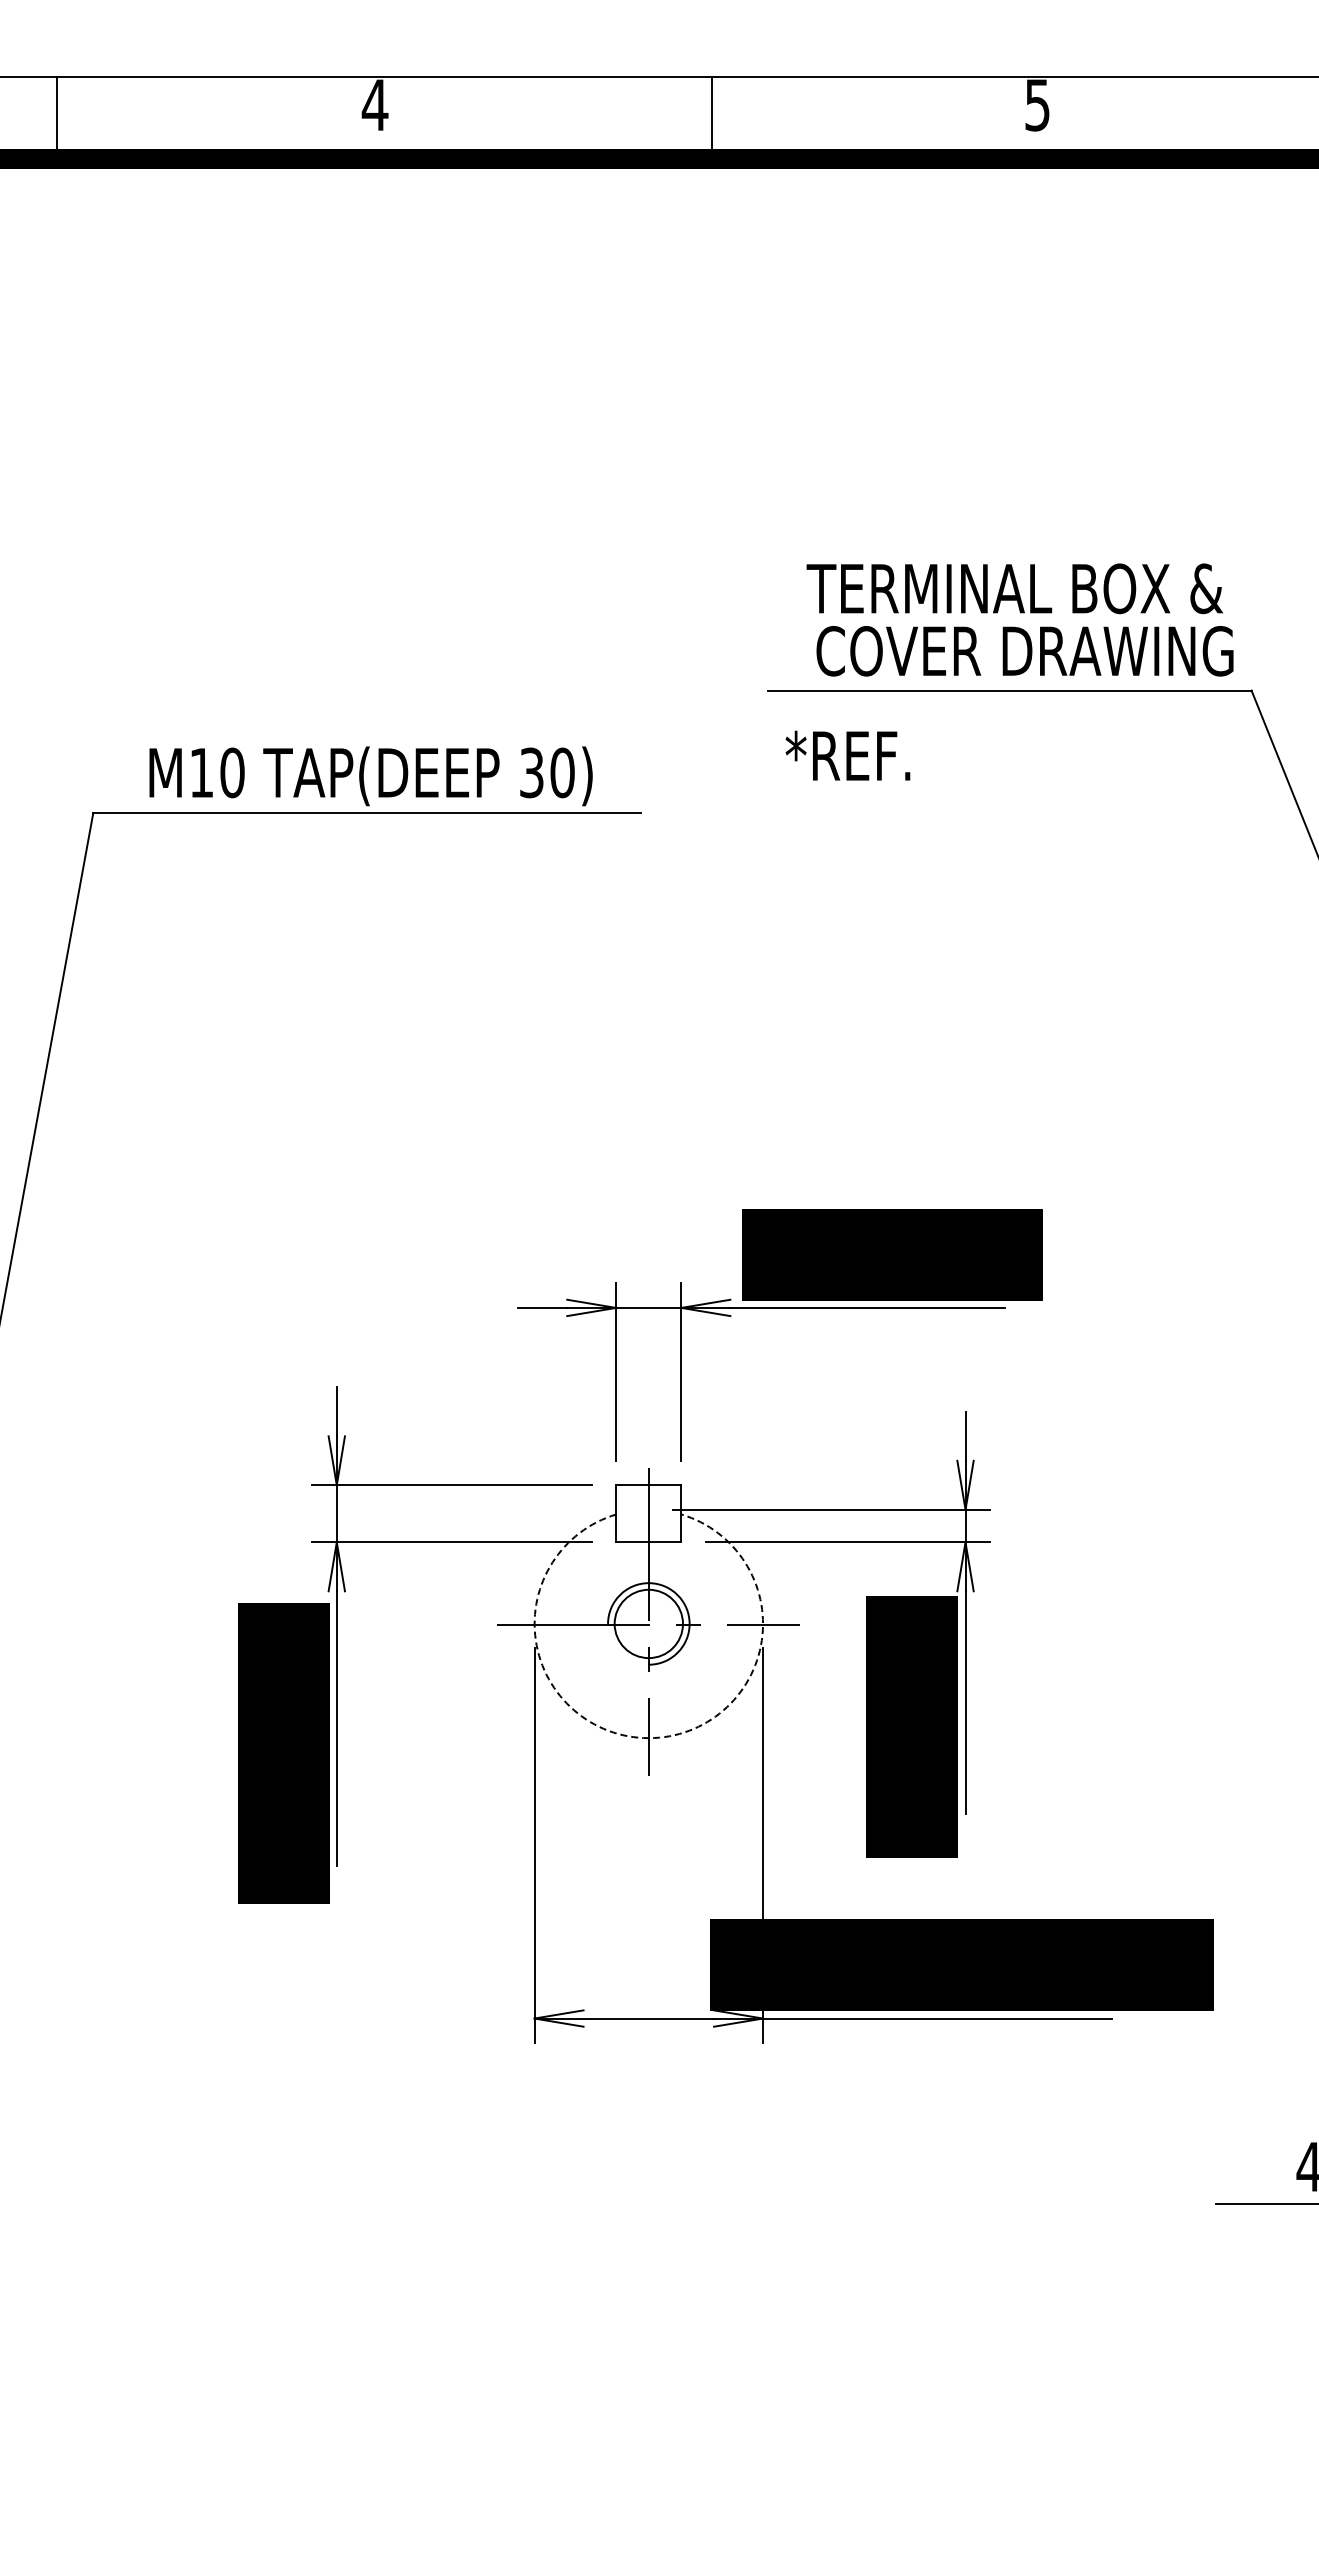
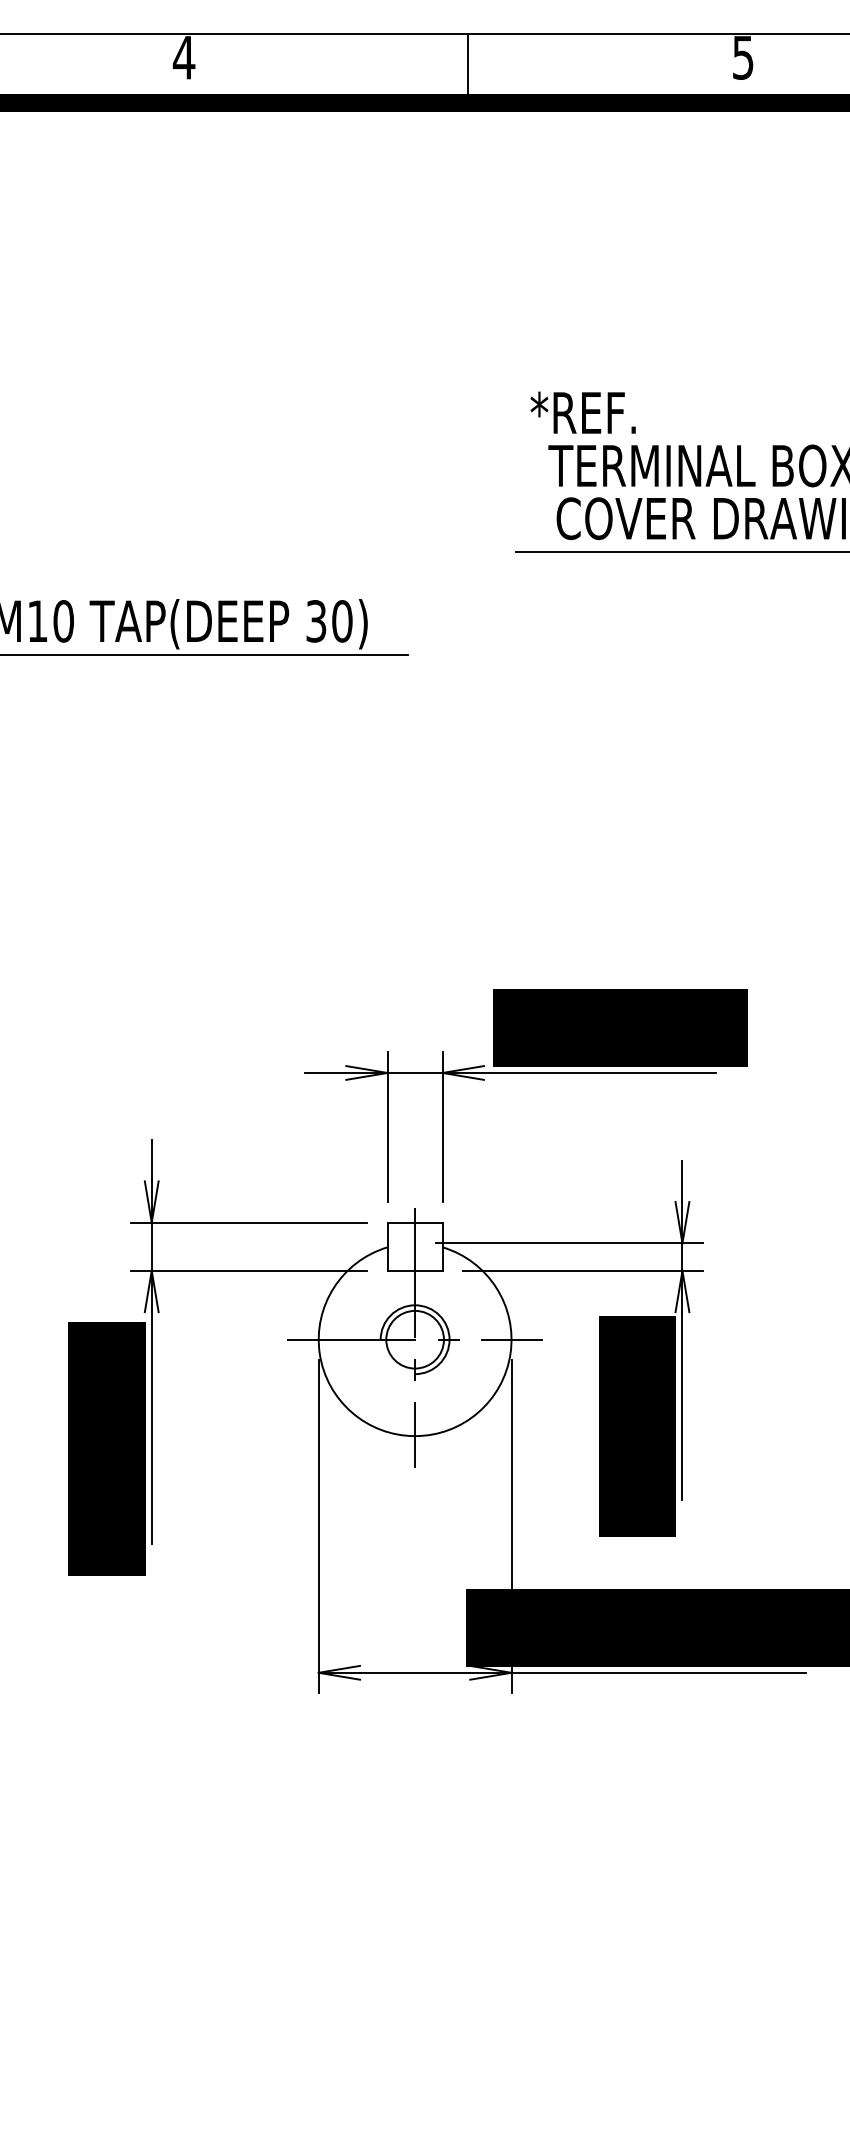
text: (847, 755) -> (582, 412), moved
arc: (648, 1738) -> (414, 1436), dashed -> solid

